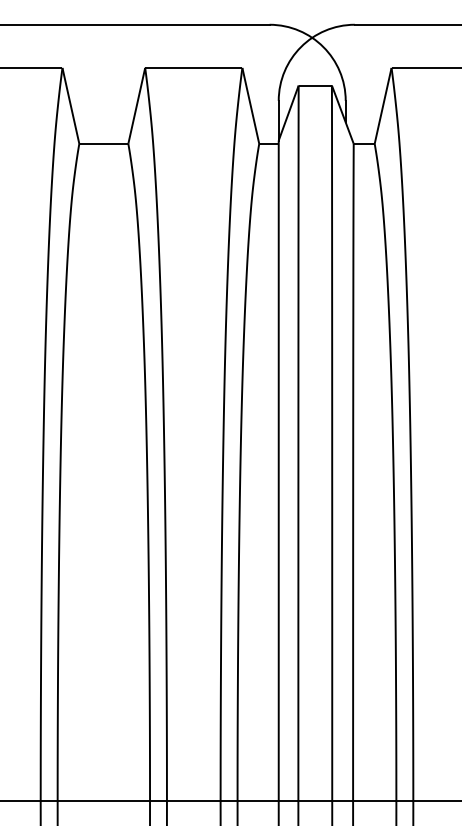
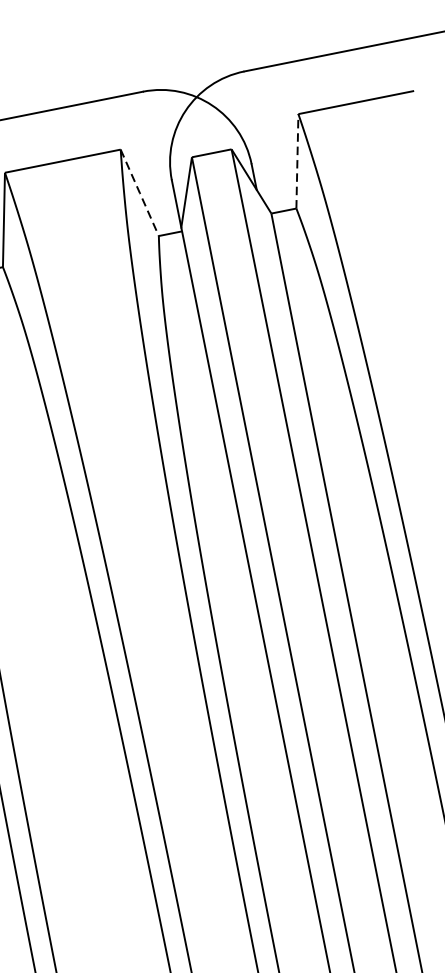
line: (383, 105) -> (297, 160), solid -> dashed
line: (250, 106) -> (139, 193), solid -> dashed

